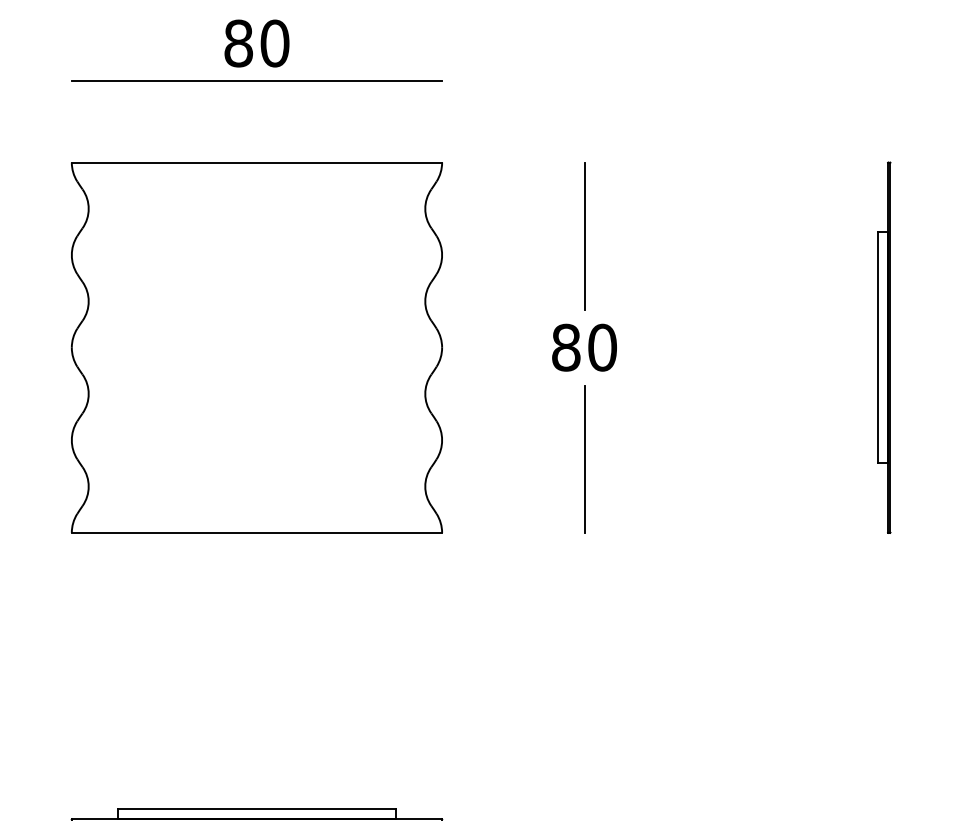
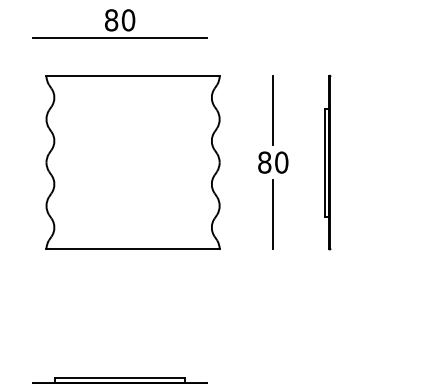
part: (255, 347) -> (132, 162), moved
part: (884, 347) -> (327, 162), moved

